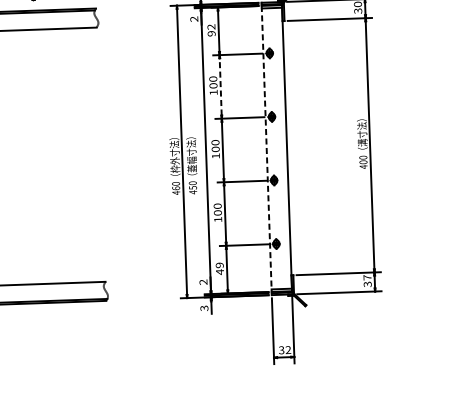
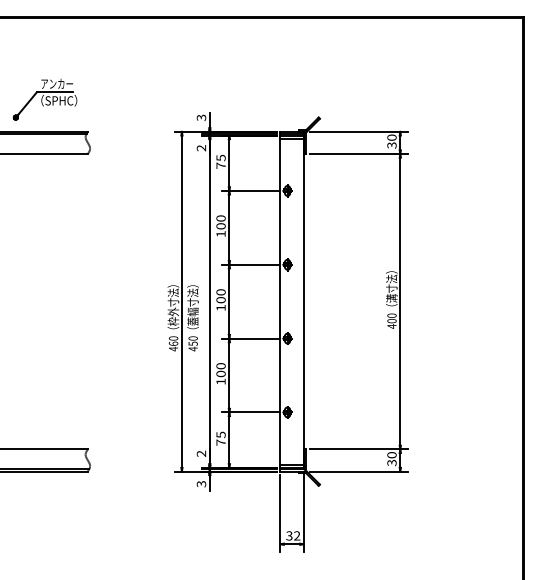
text: (211, 30) -> (220, 161), 92 -> 75
line: (220, 86) -> (229, 227), dashed -> solid
line: (266, 149) -> (280, 302), dashed -> solid
text: (219, 268) -> (220, 438), 49 -> 75
text: (367, 277) -> (391, 455), 37 -> 30

